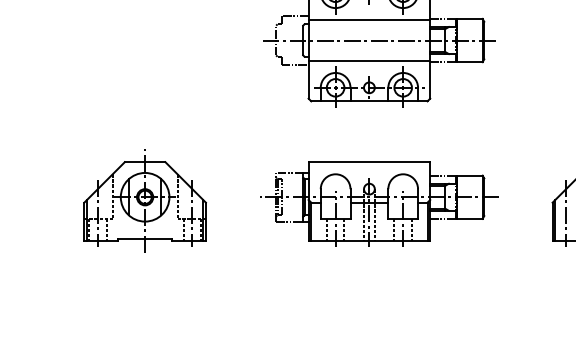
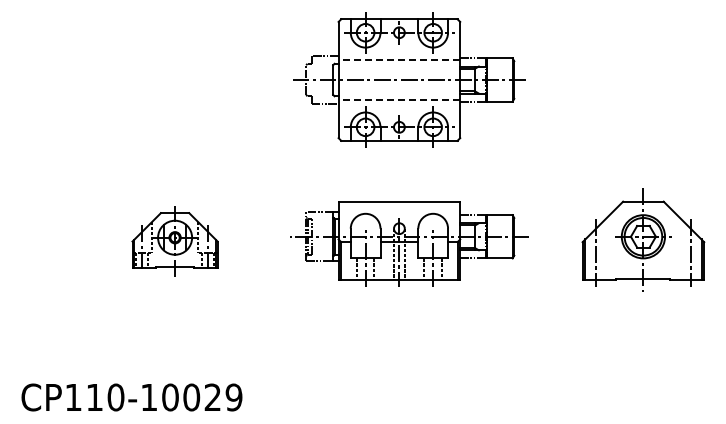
line: (369, 19) -> (399, 59), solid -> dashed
line: (369, 60) -> (399, 100), solid -> dashed
part: (144, 199) -> (174, 239), size x0.7

